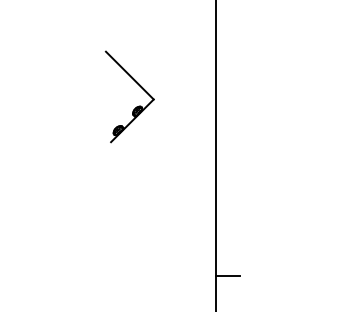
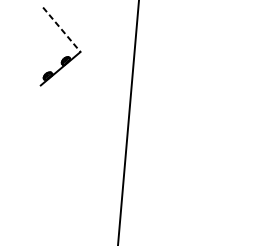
line: (129, 75) -> (61, 29), solid -> dashed
line: (228, 275) -> (131, 208), removed

